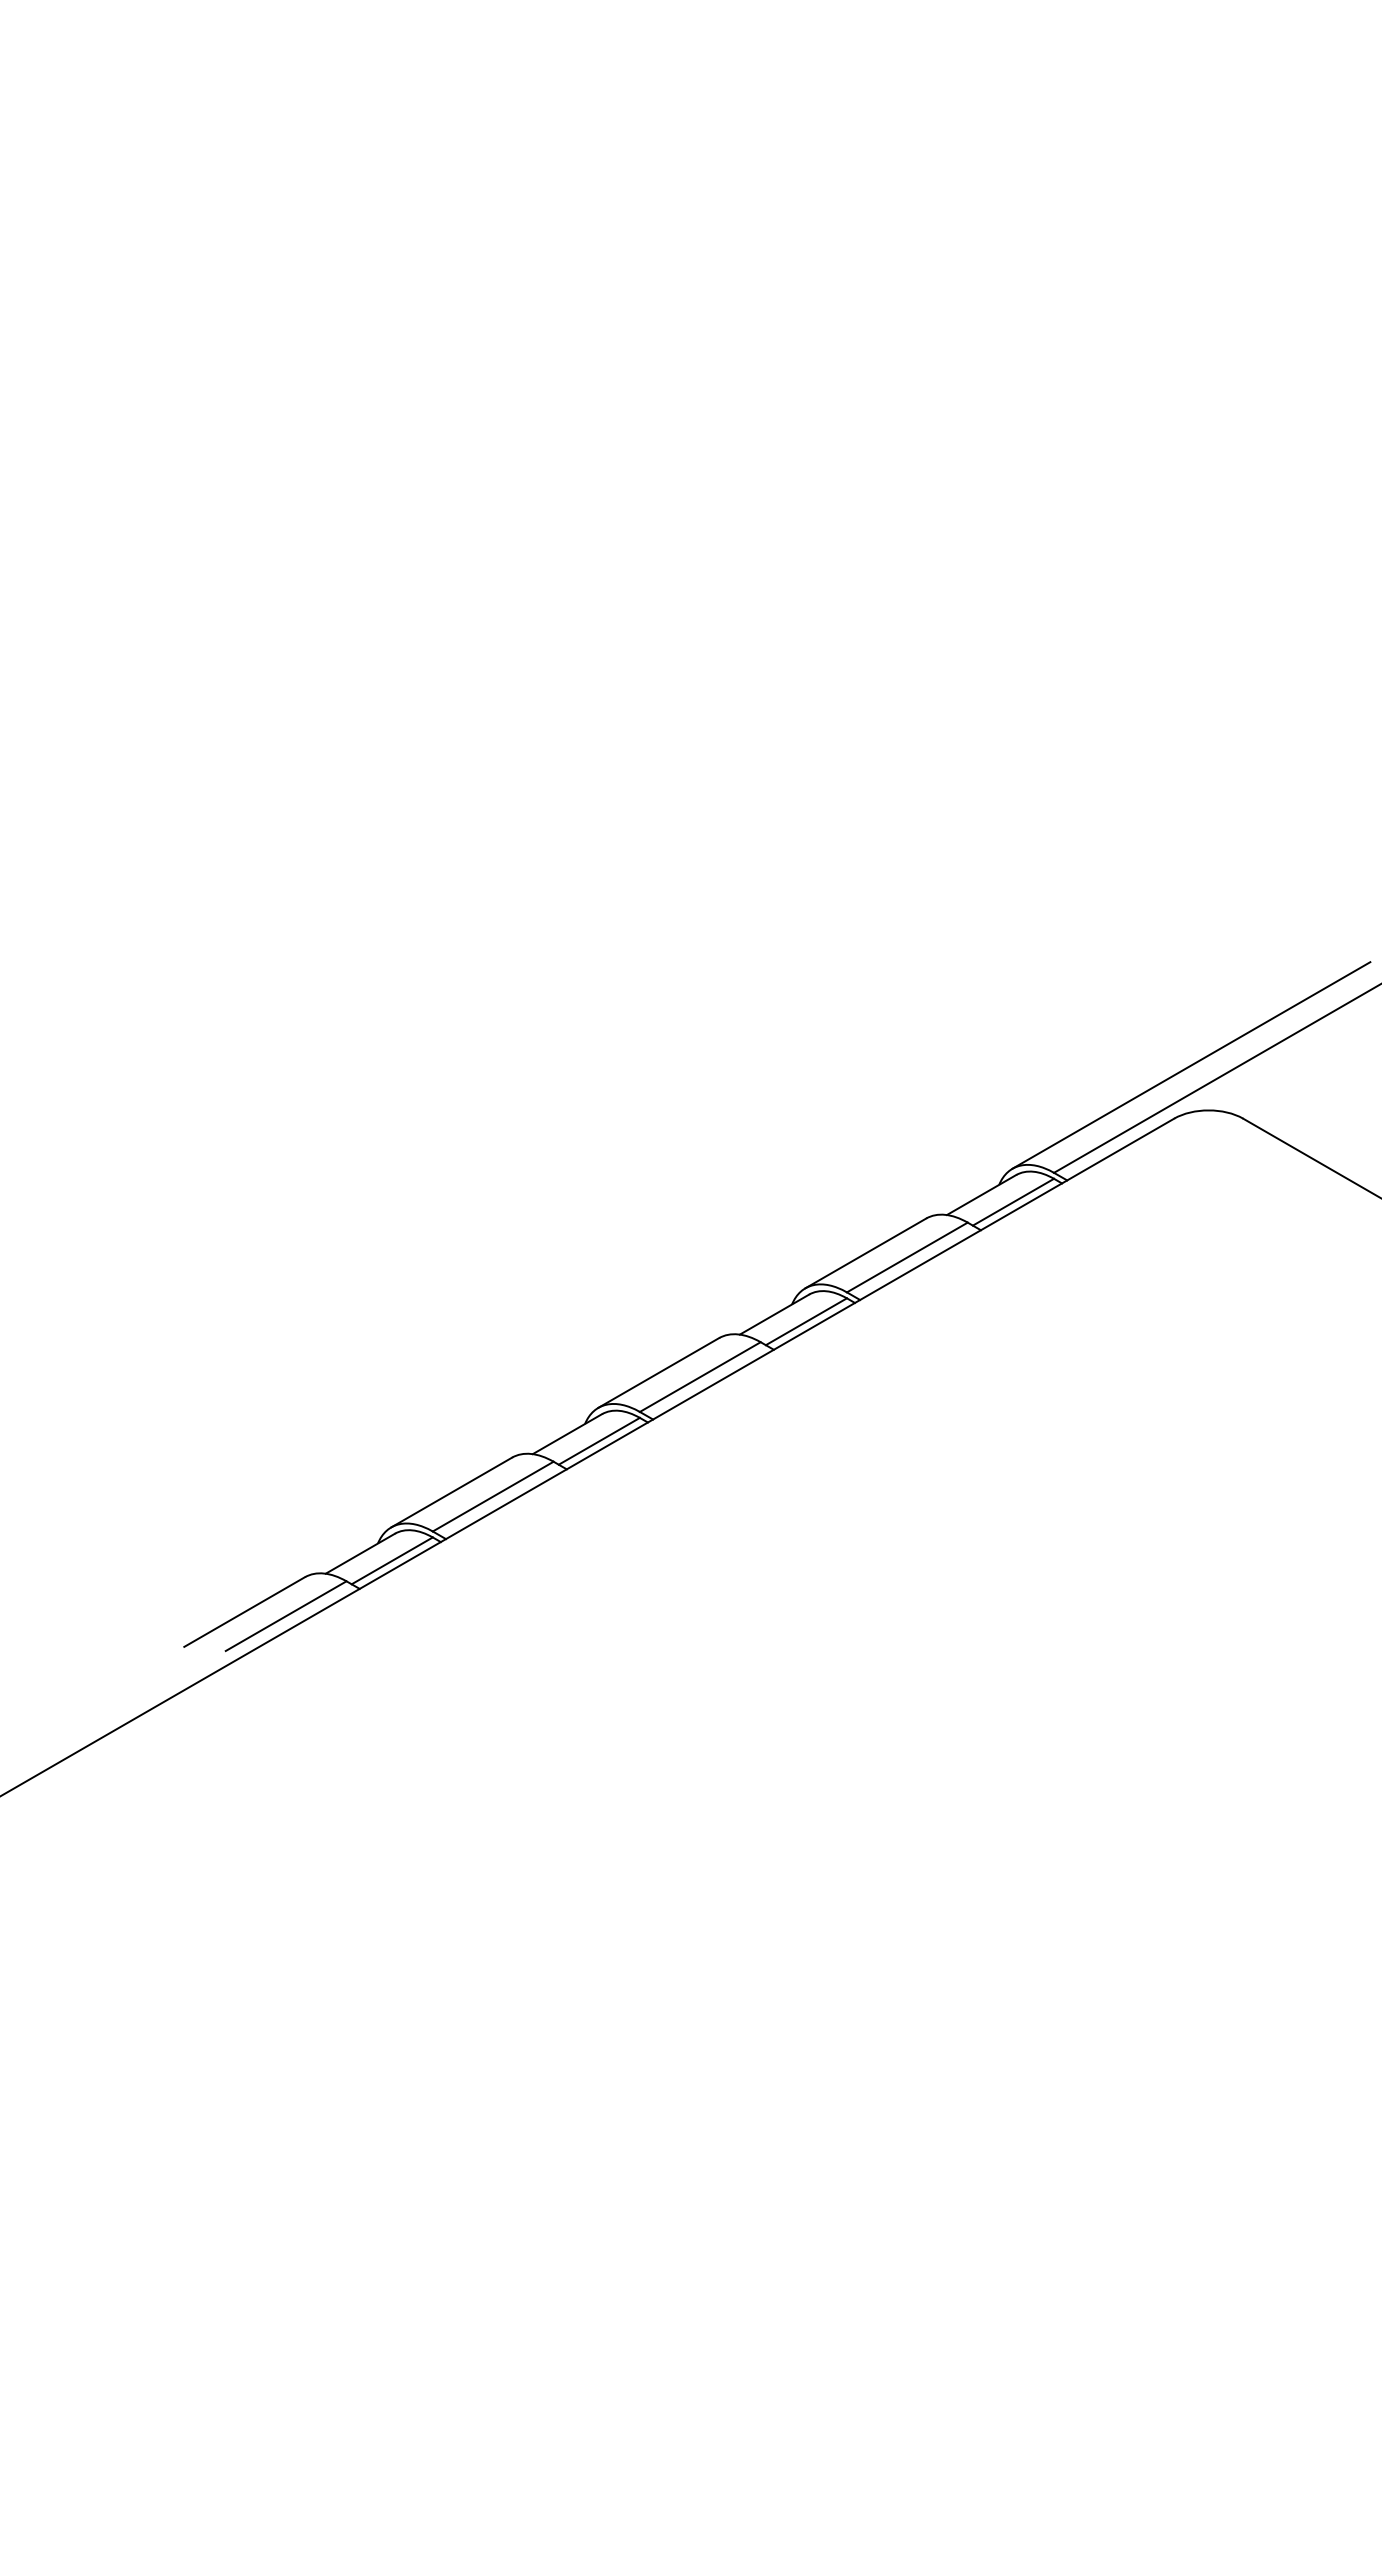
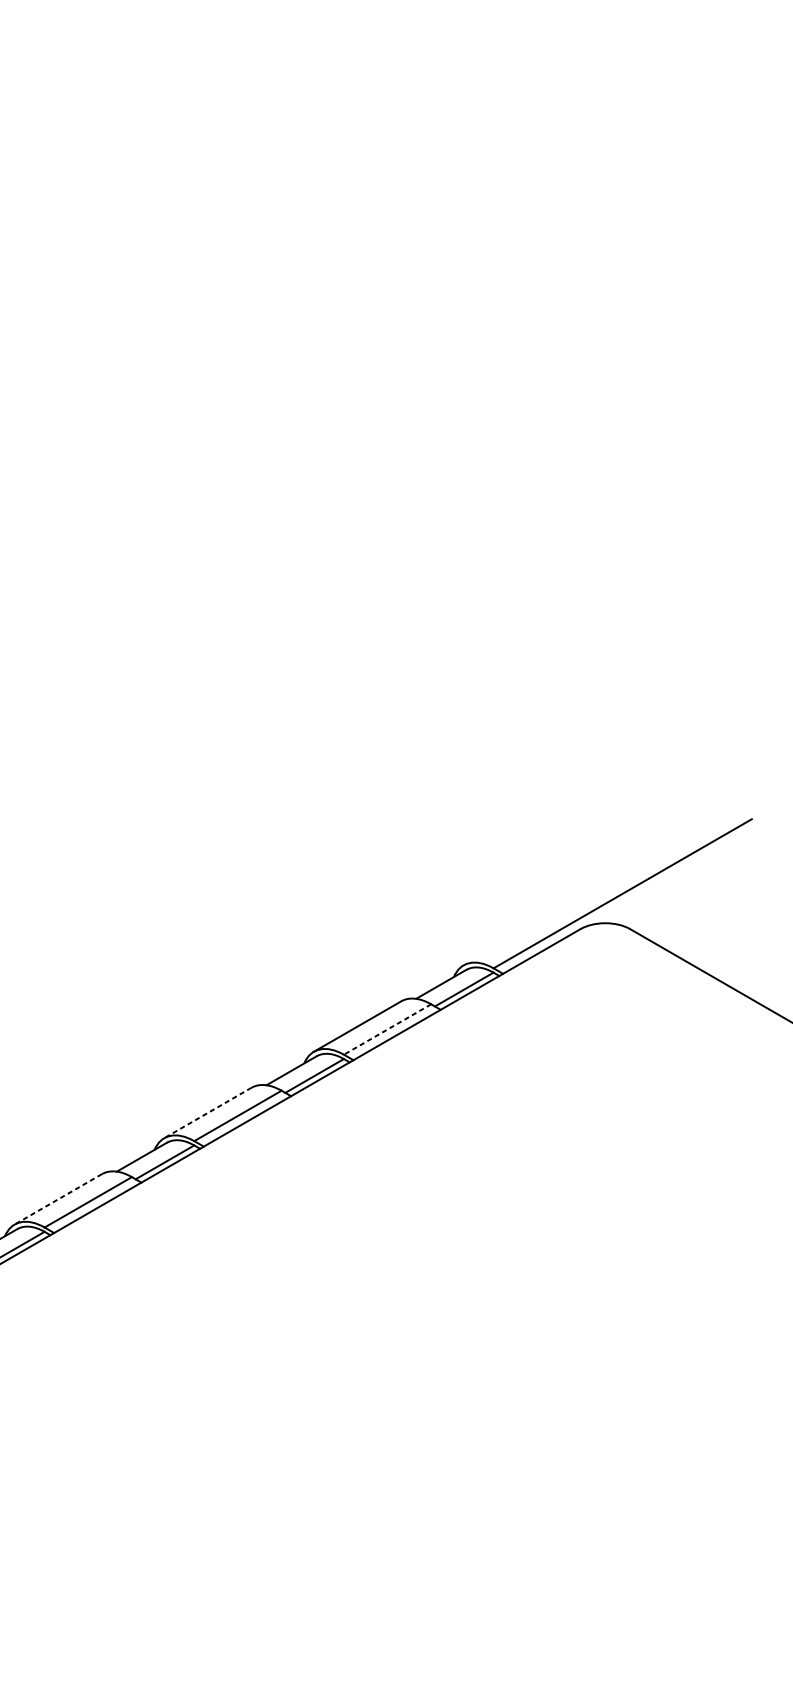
line: (1191, 1065) -> (592, 890), removed
line: (907, 1257) -> (387, 1029), solid -> dashed
line: (658, 1372) -> (207, 1112), solid -> dashed
line: (451, 1492) -> (58, 1199), solid -> dashed

